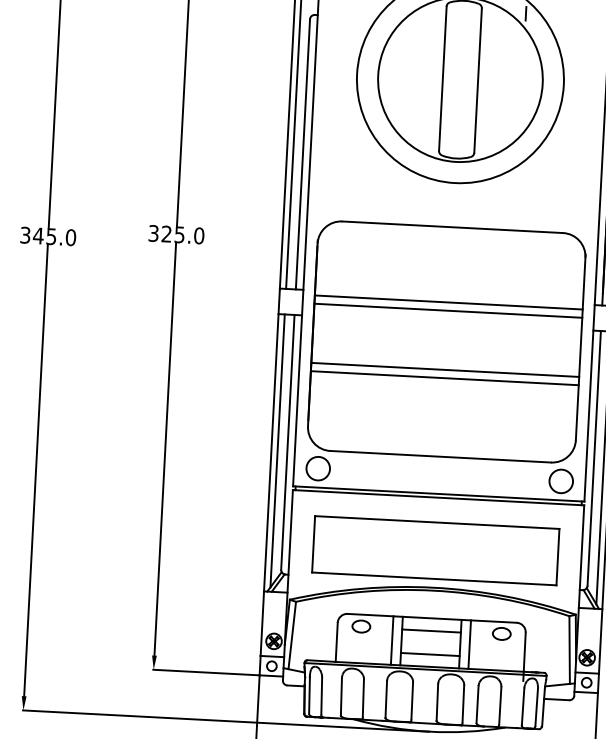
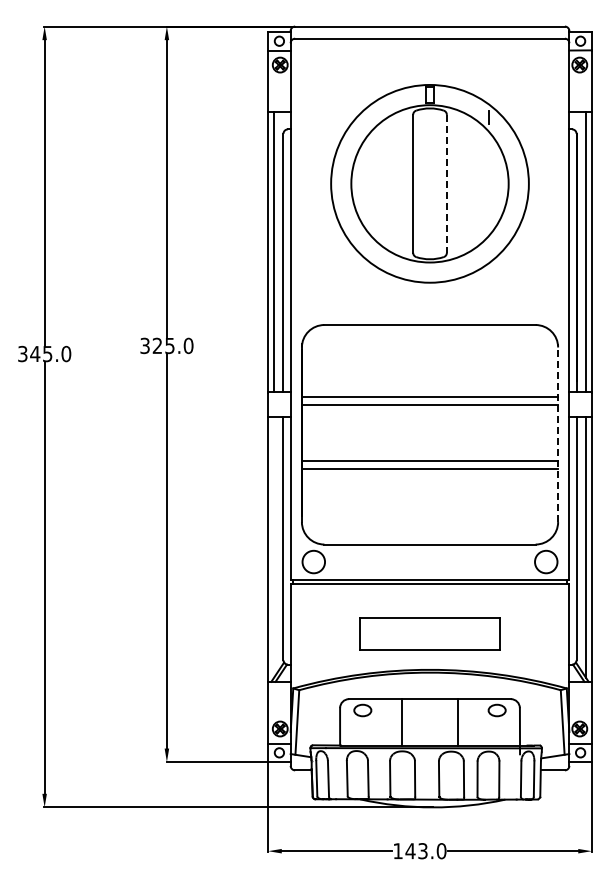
line: (477, 80) -> (446, 183), solid -> dashed
line: (581, 347) -> (558, 433), solid -> dashed
line: (278, 450) -> (274, 546), removed
part: (435, 549) -> (429, 633), size x0.6
line: (431, 631) -> (429, 711), removed
line: (391, 640) -> (392, 722), removed
line: (470, 644) -> (467, 722), removed
line: (429, 654) -> (429, 733), removed

